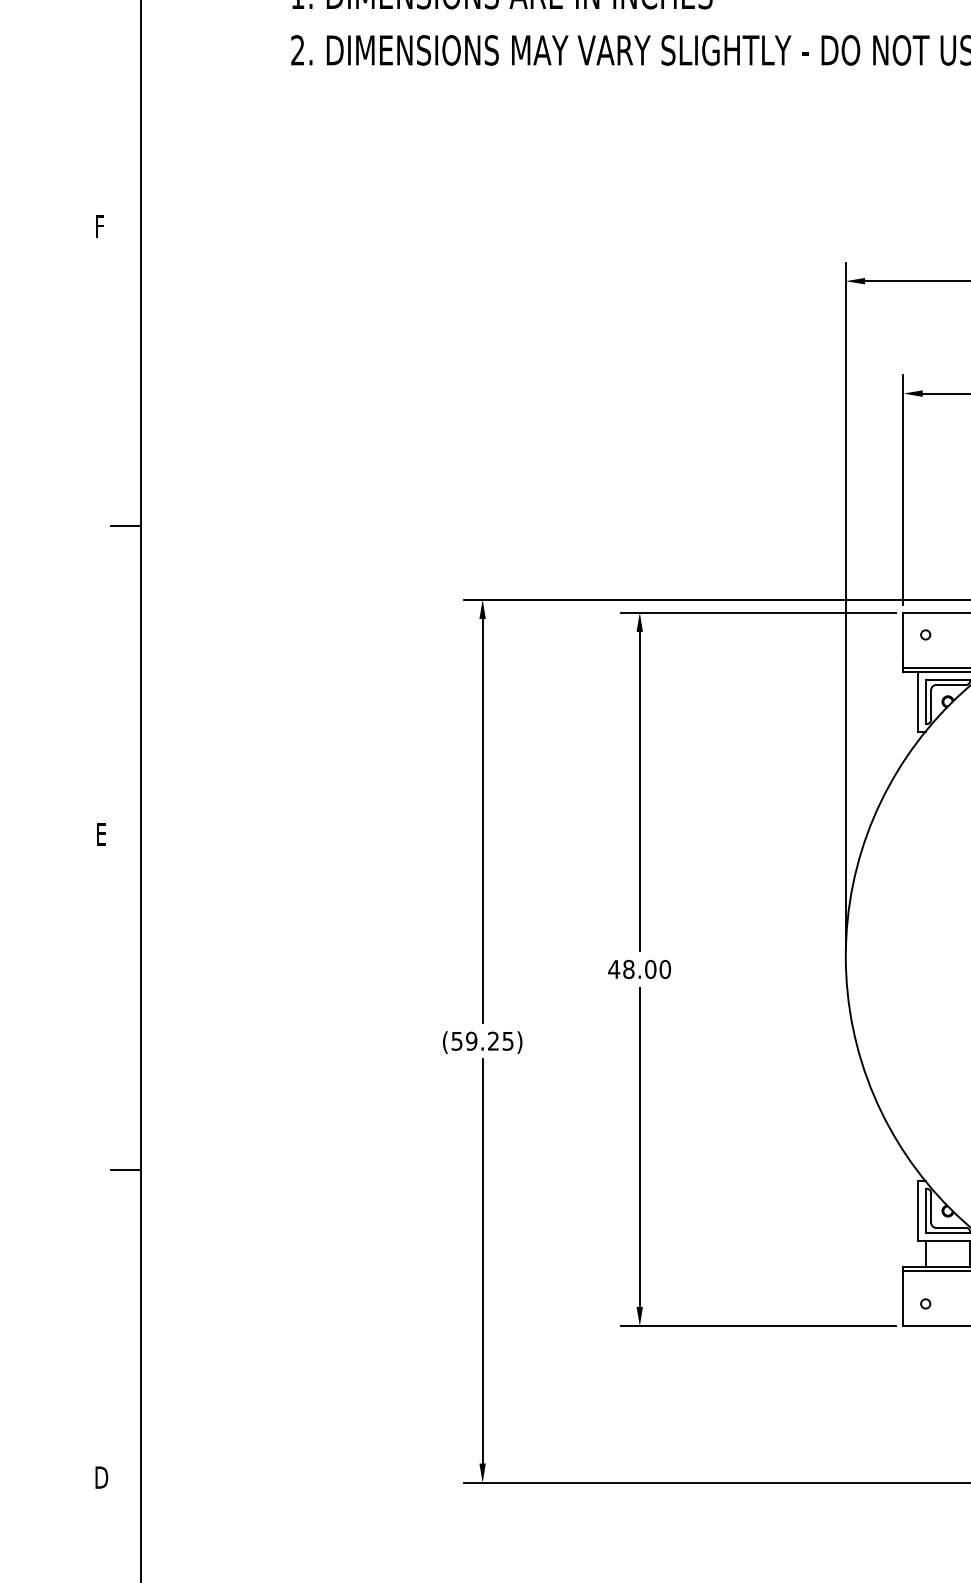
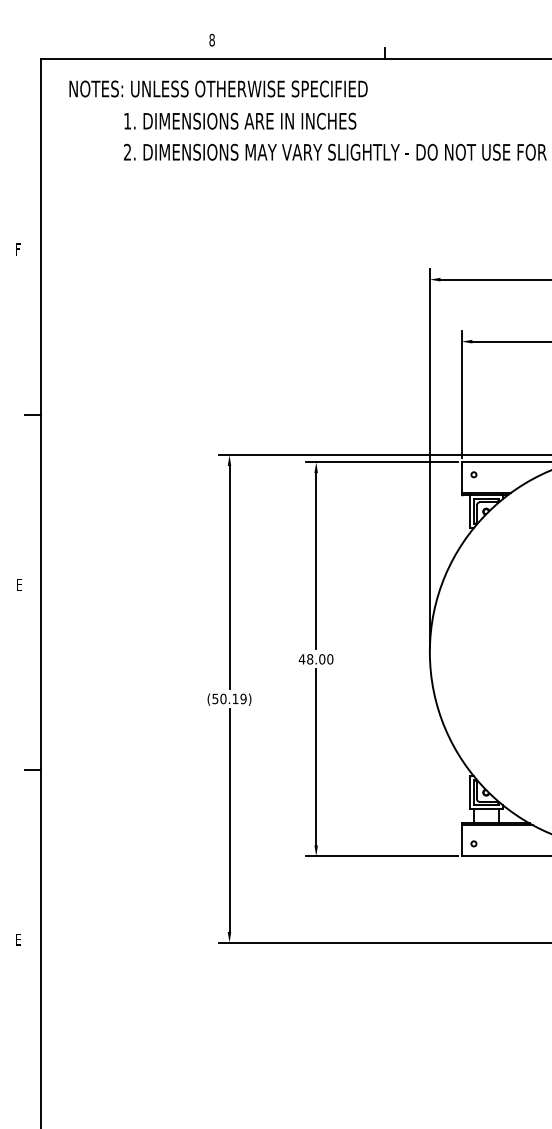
text: (489, 1040) -> (233, 698), (59.25) -> (50.19)
text: (101, 1477) -> (19, 939), D -> E

